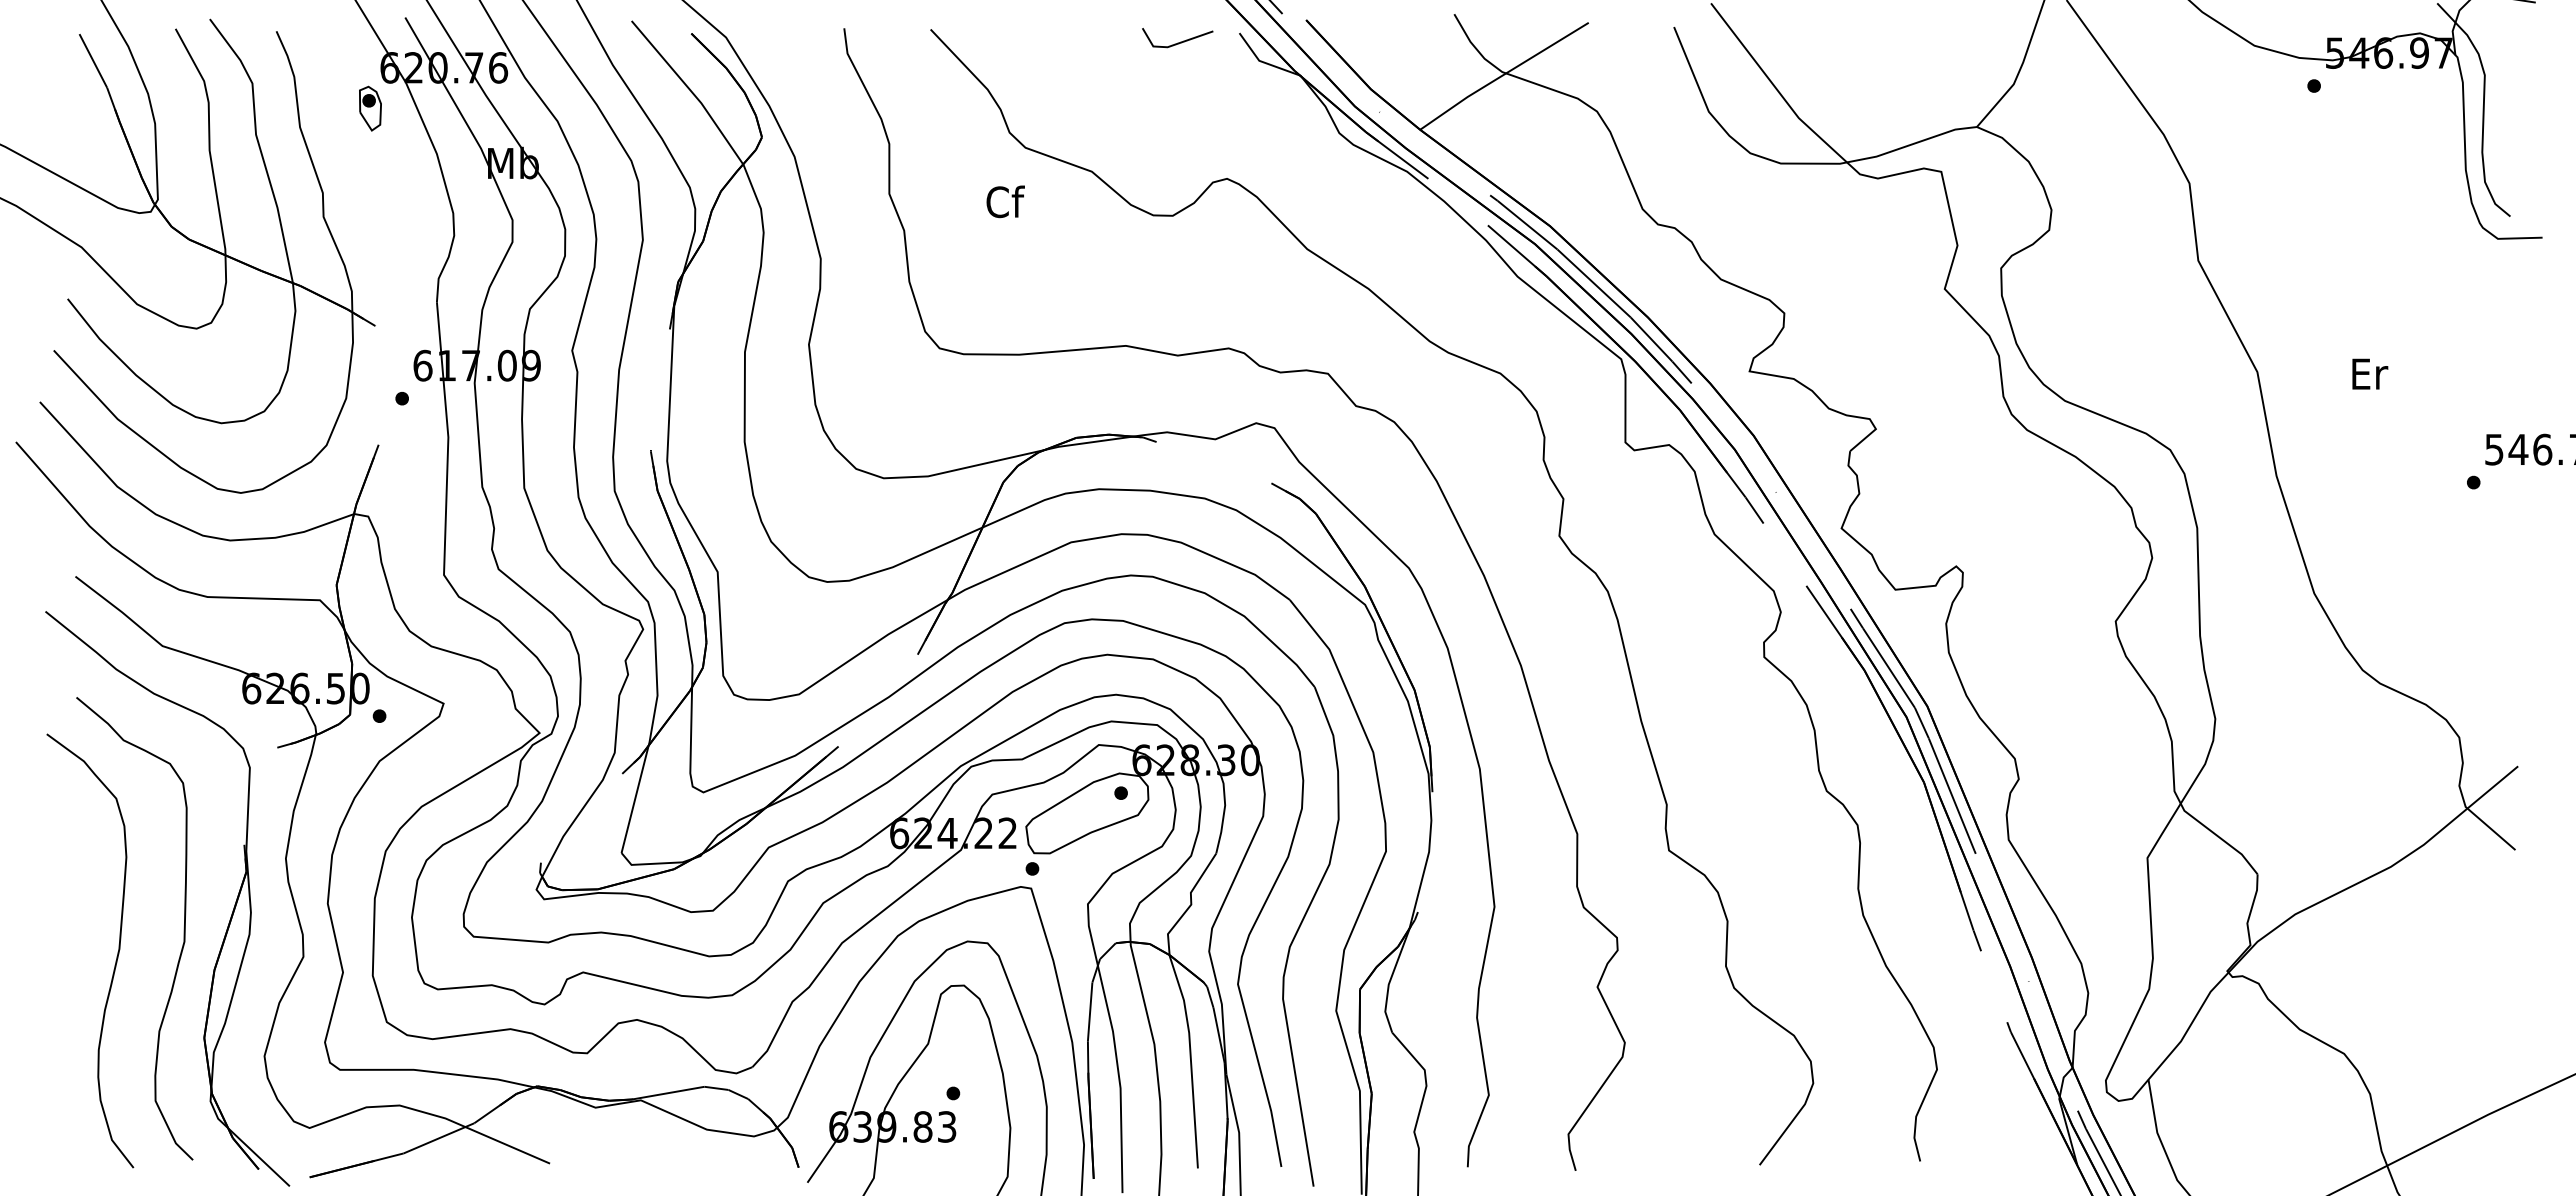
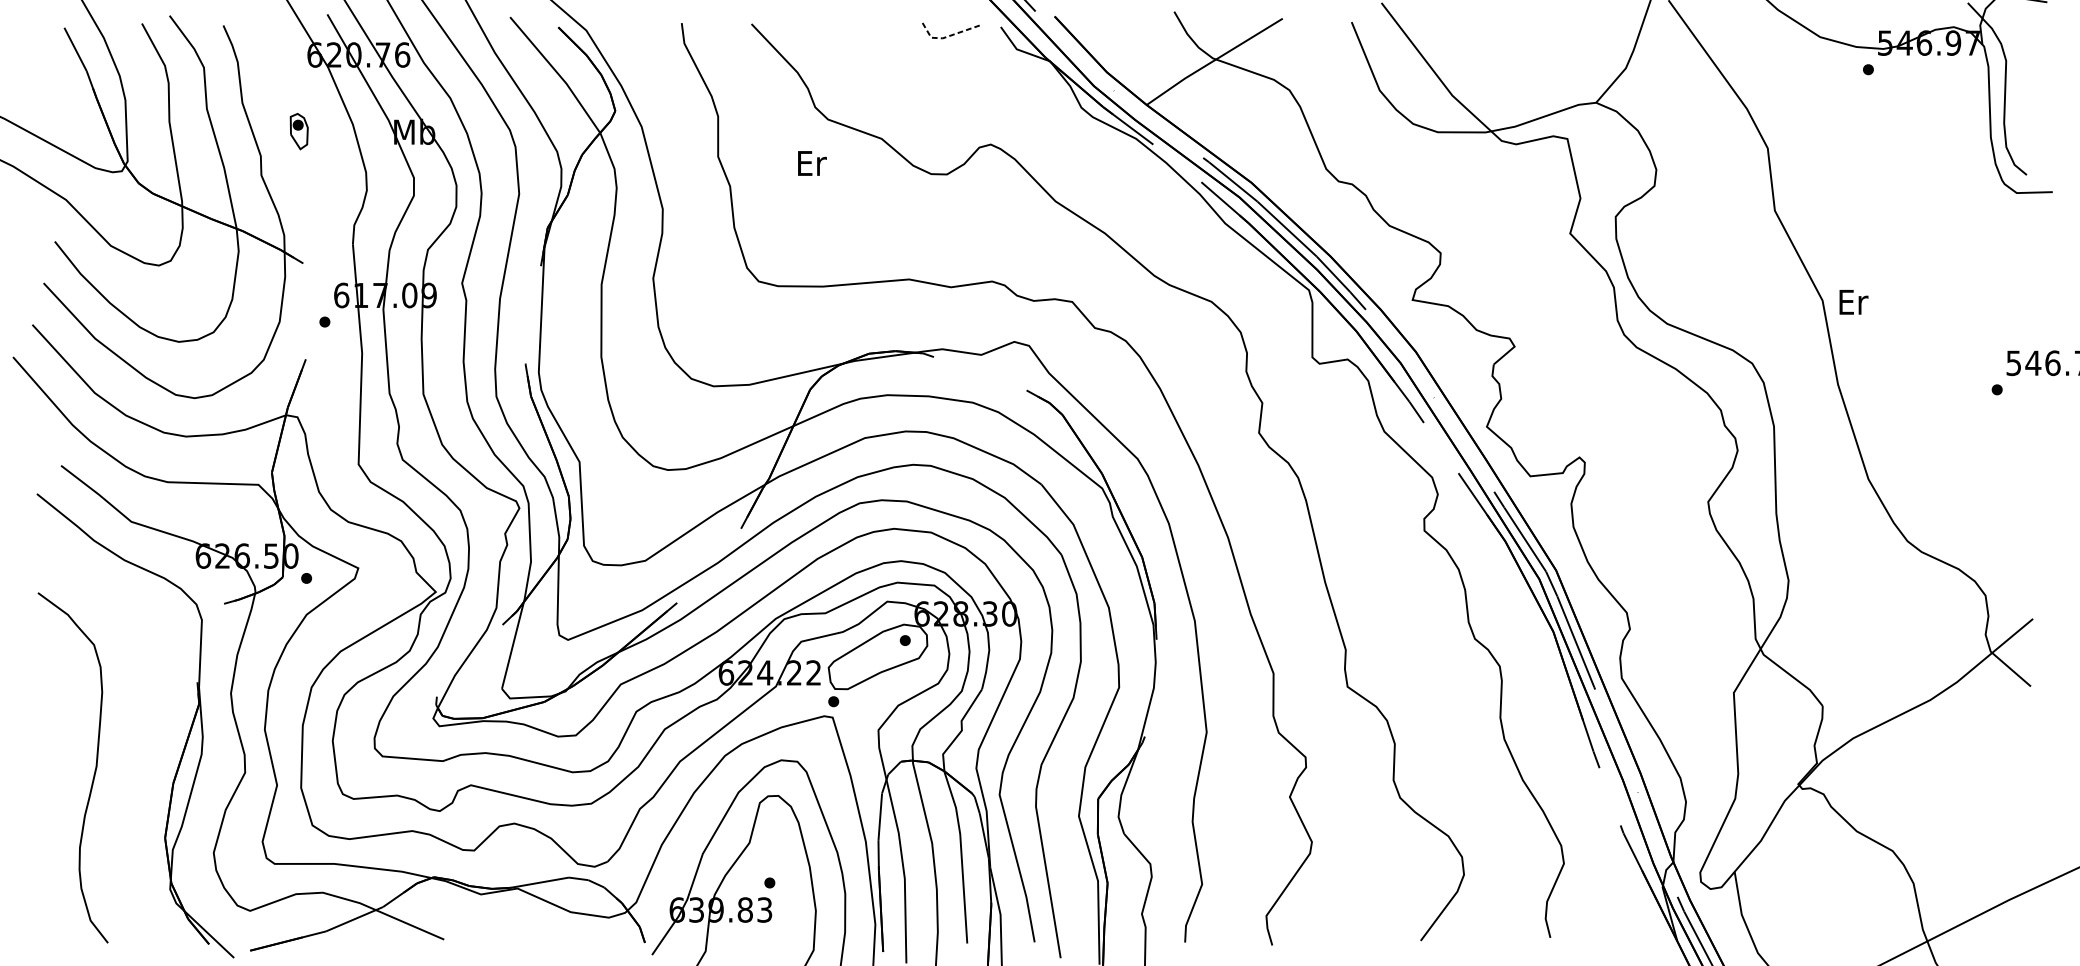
line: (1172, 45) -> (946, 36), solid -> dashed
part: (370, 108) -> (299, 131), moved
text: (1005, 201) -> (811, 162), Cf -> Er
text: (2370, 373) -> (1854, 301), moved
curve: (183, 928) -> (148, 749), removed

